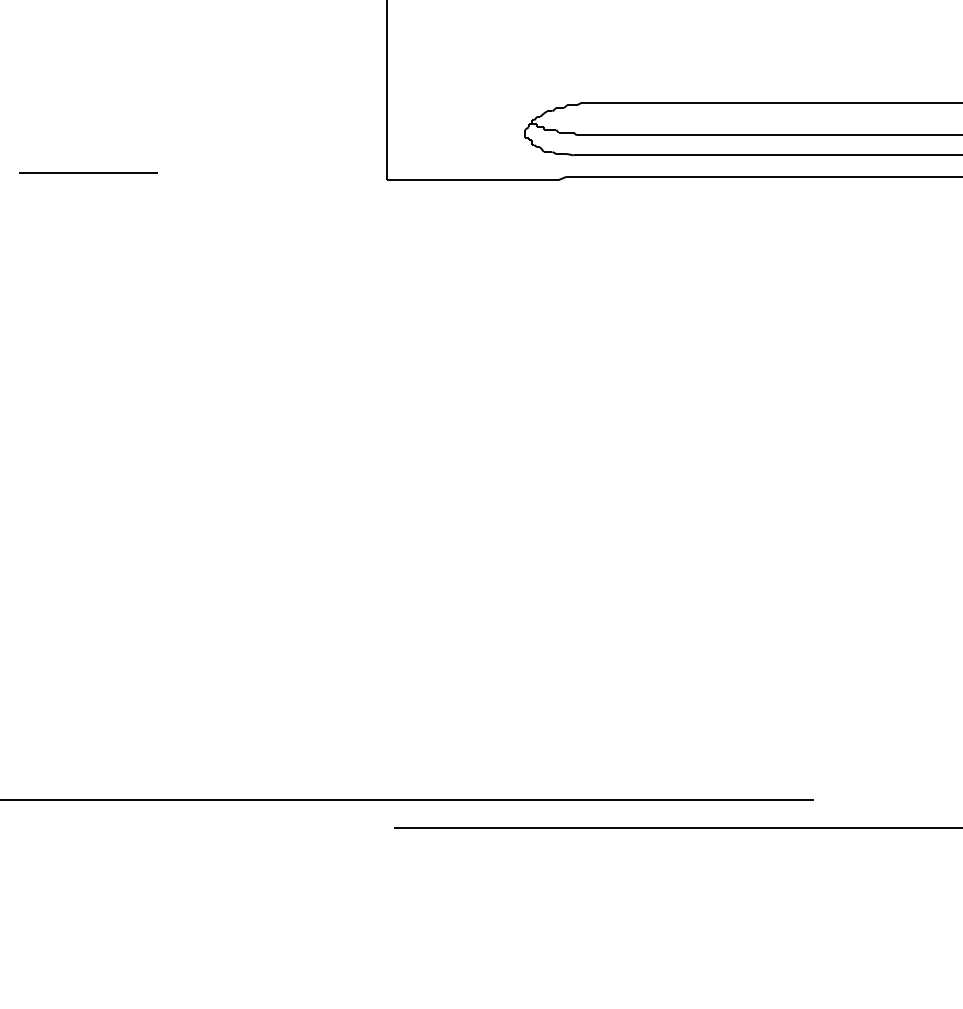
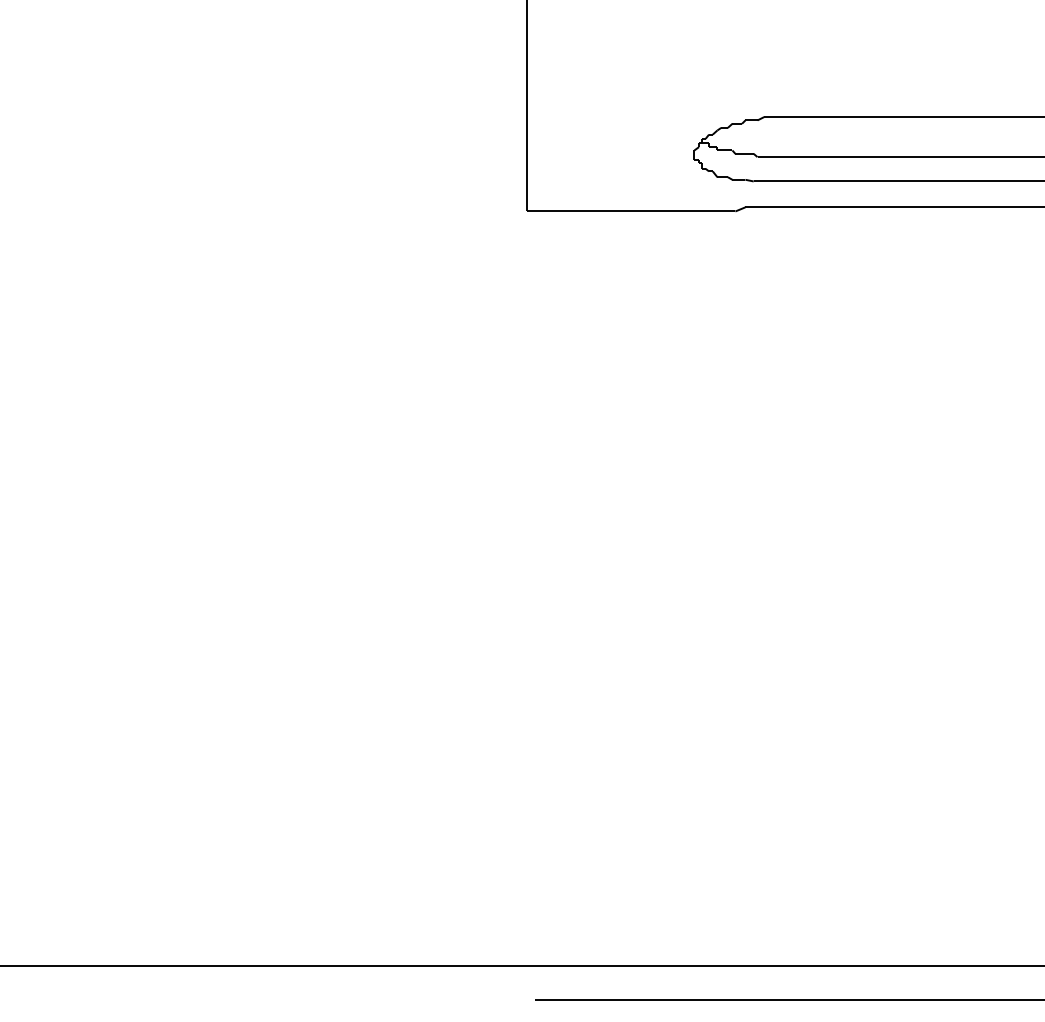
line: (88, 172) -> (163, 202), removed

